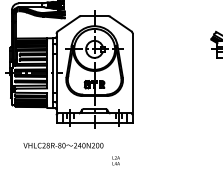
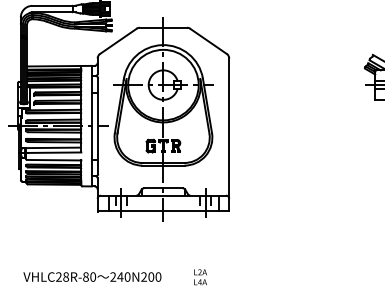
text: (63, 145) -> (92, 276), moved

